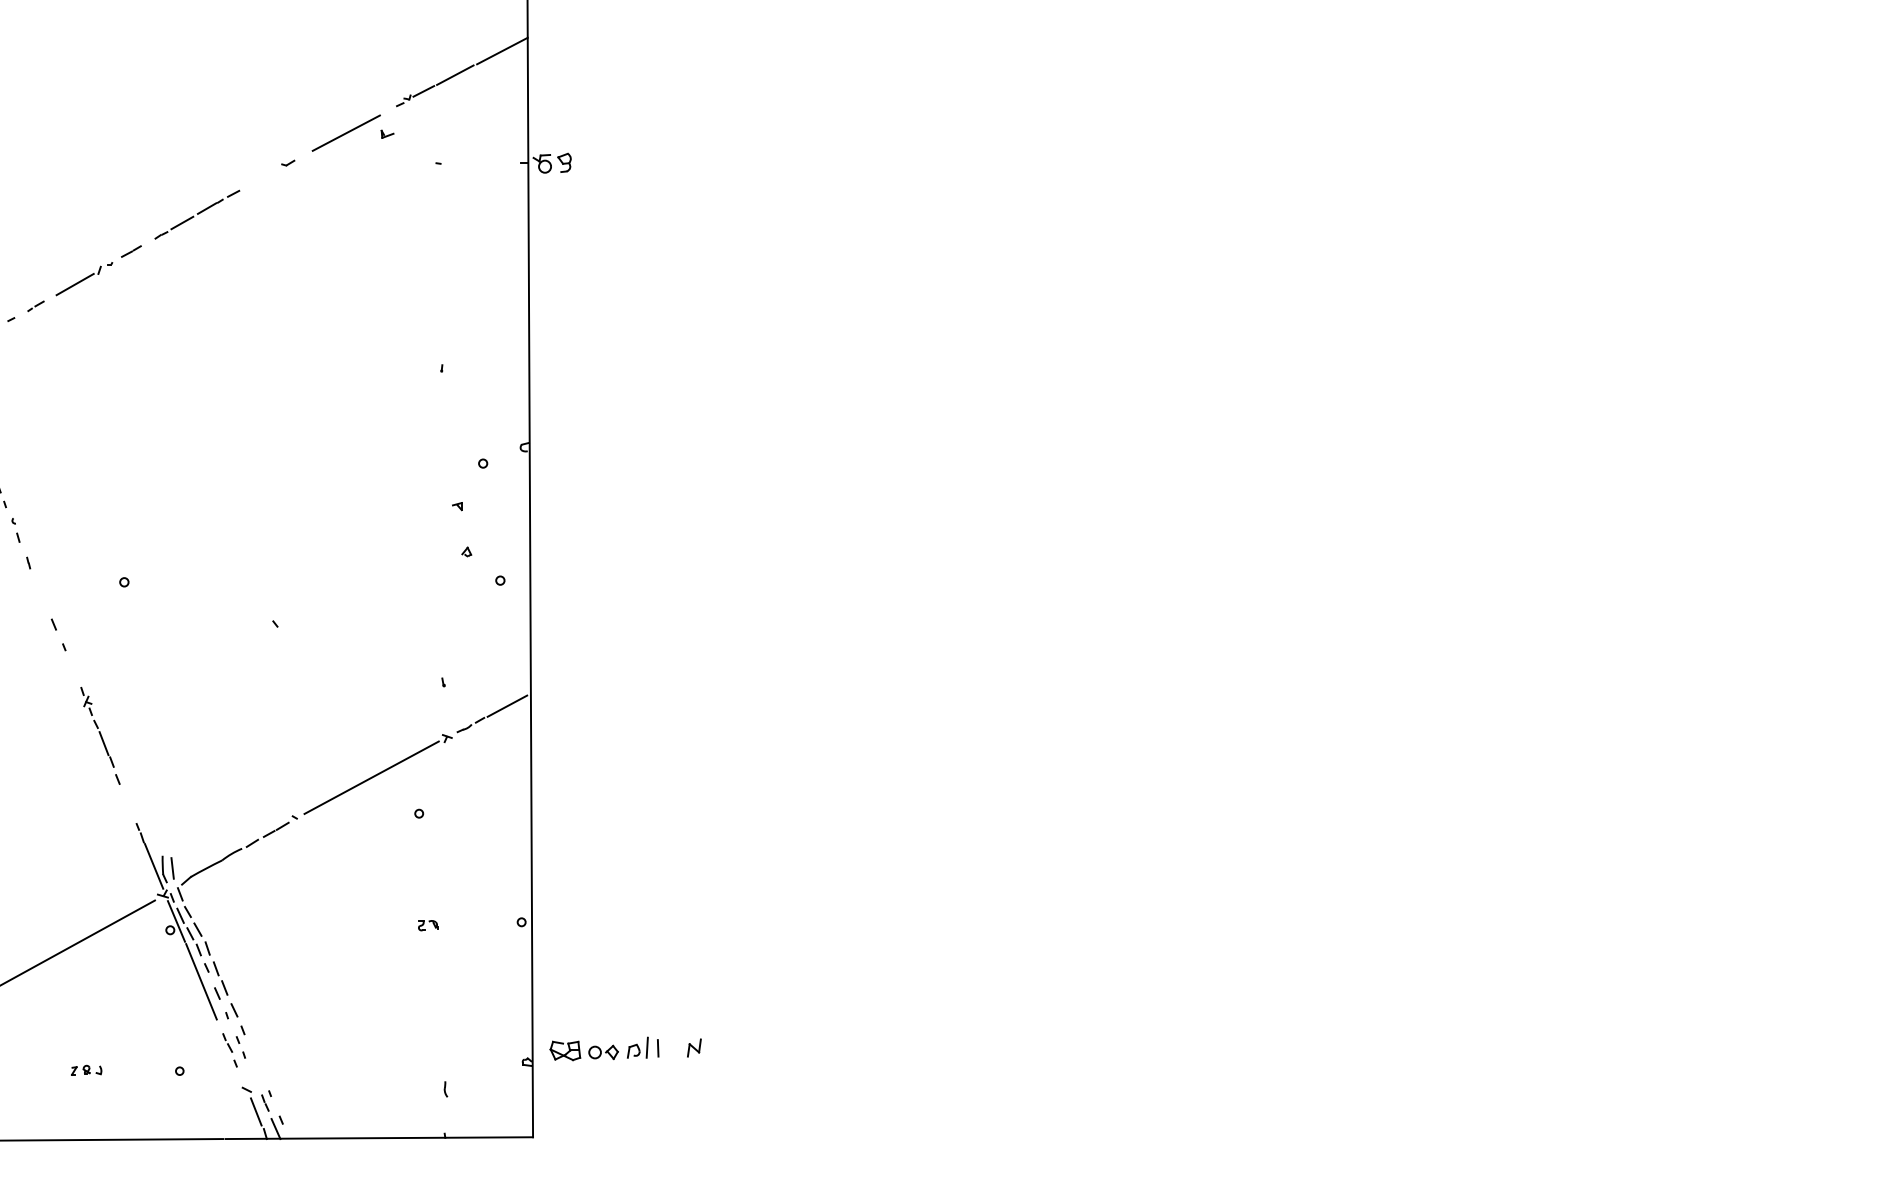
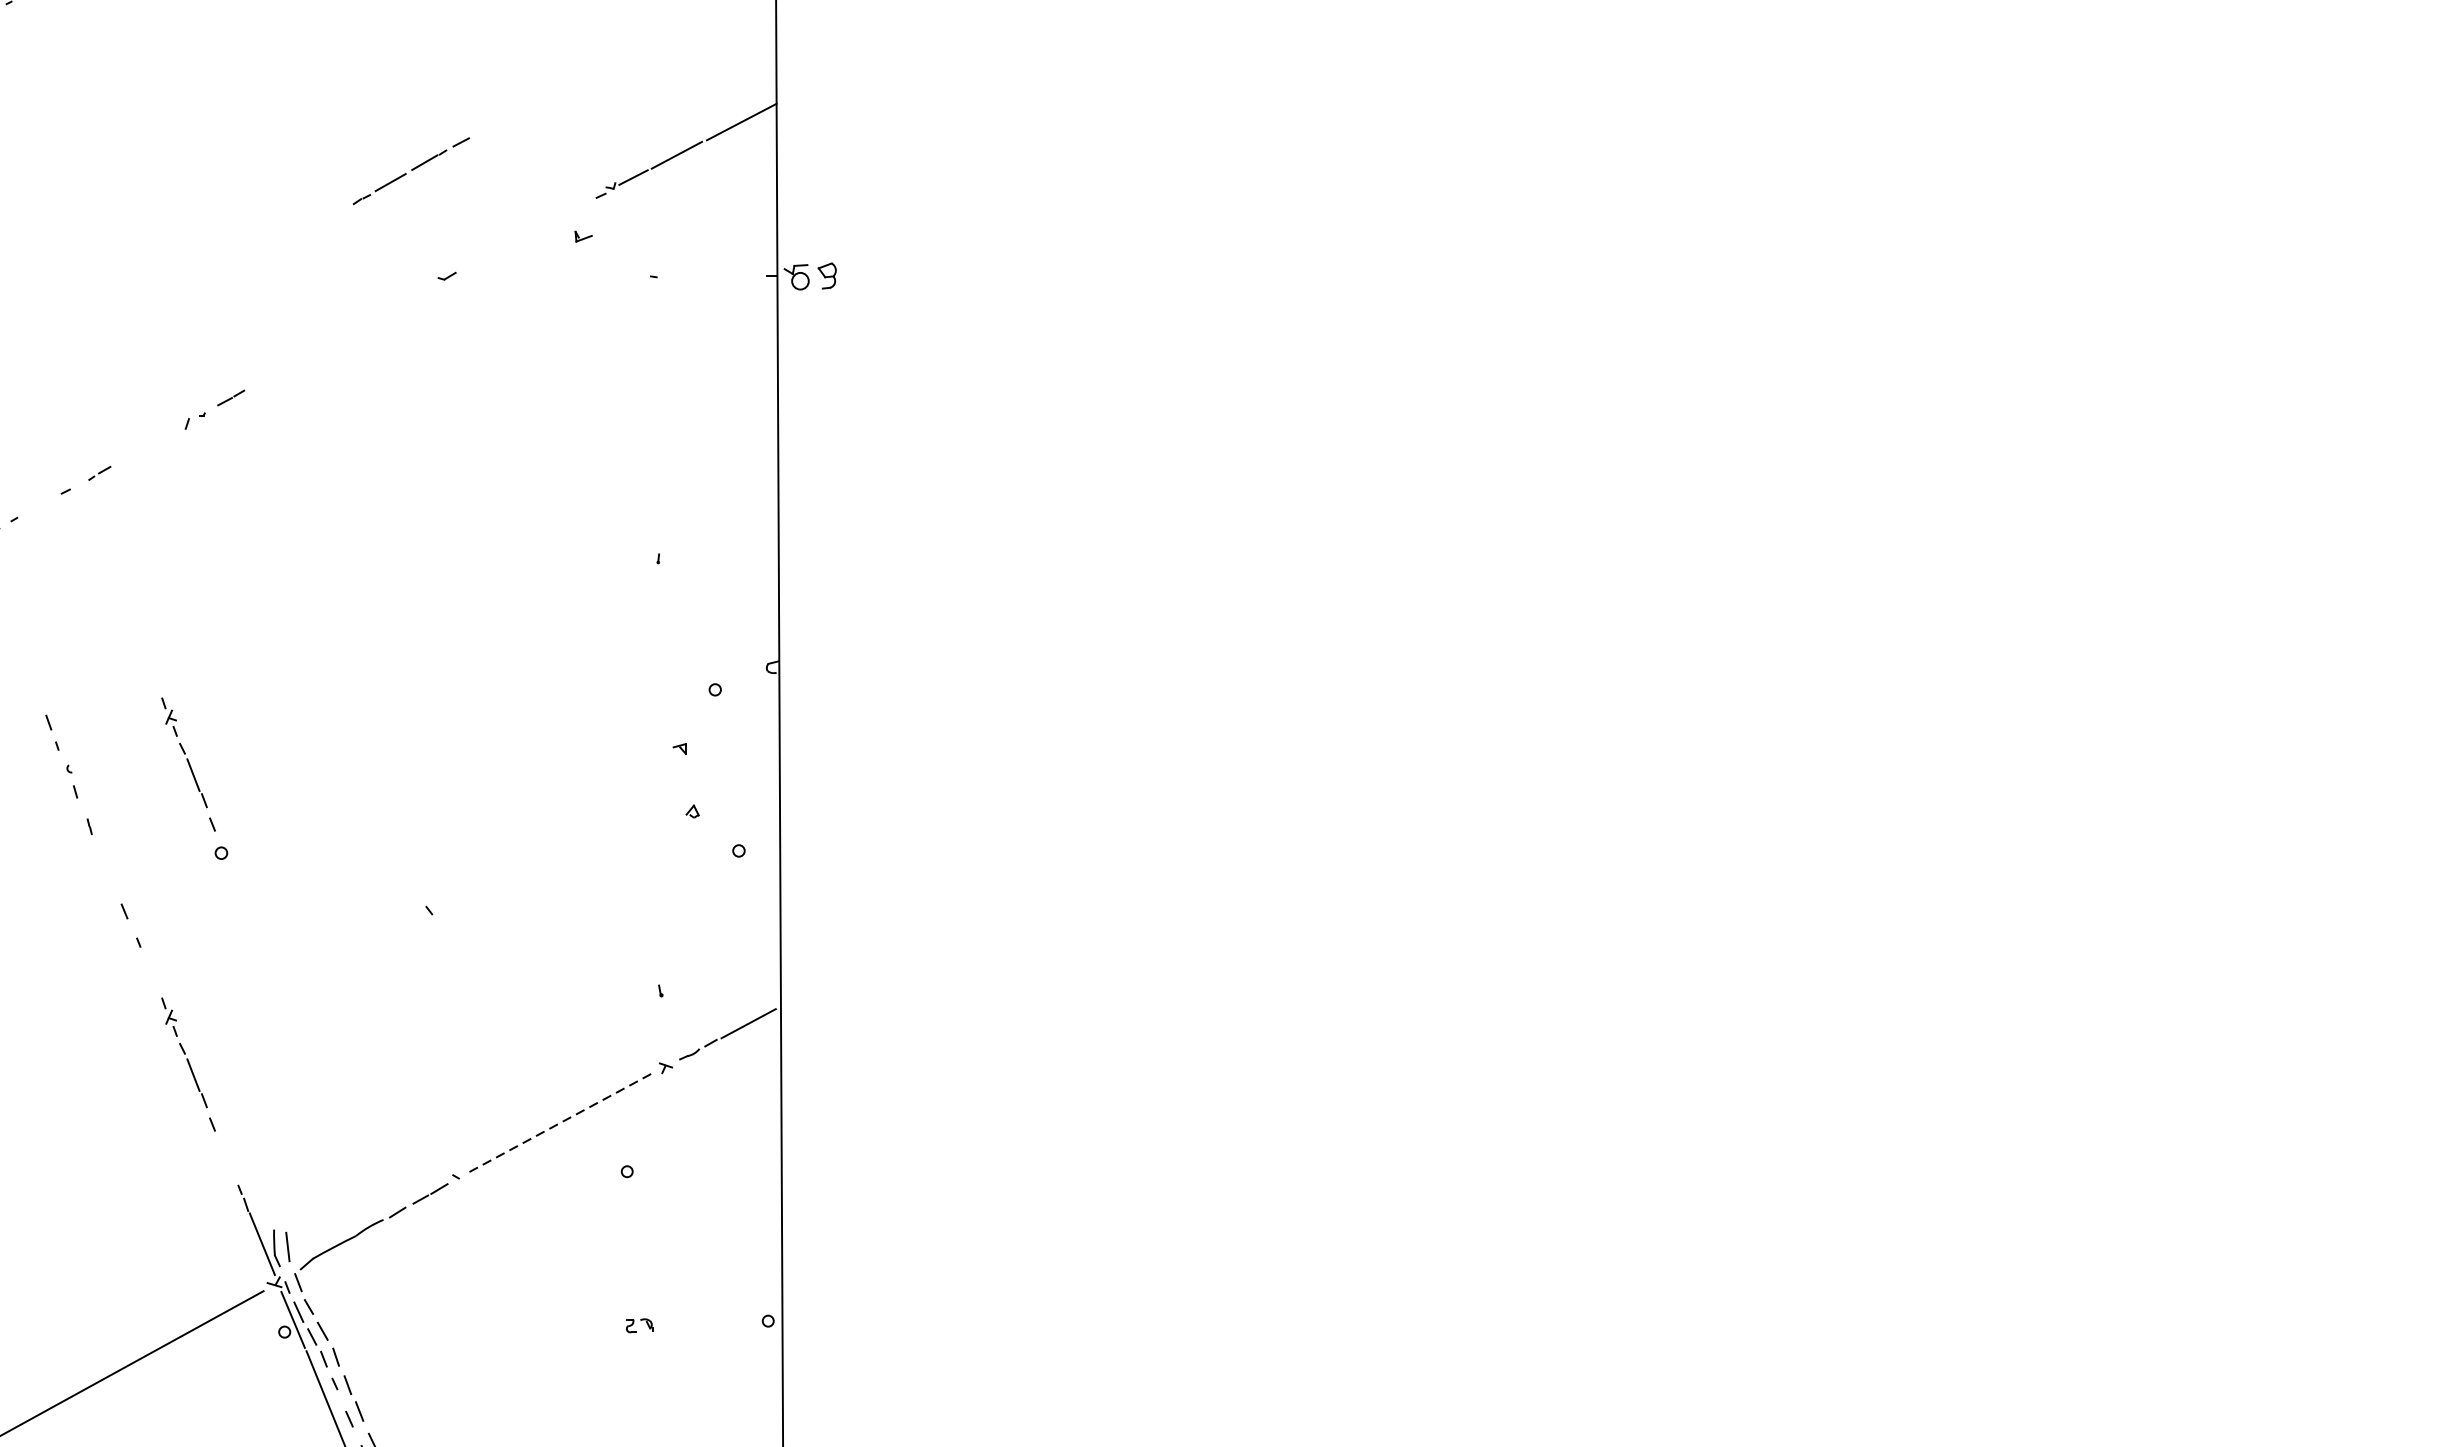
line: (345, 132) -> (525, 234), removed
part: (197, 214) -> (411, 170), moved
line: (74, 284) -> (152, 443), removed
part: (100, 517) -> (188, 764), added
line: (372, 777) -> (562, 1121), solid -> dashed

